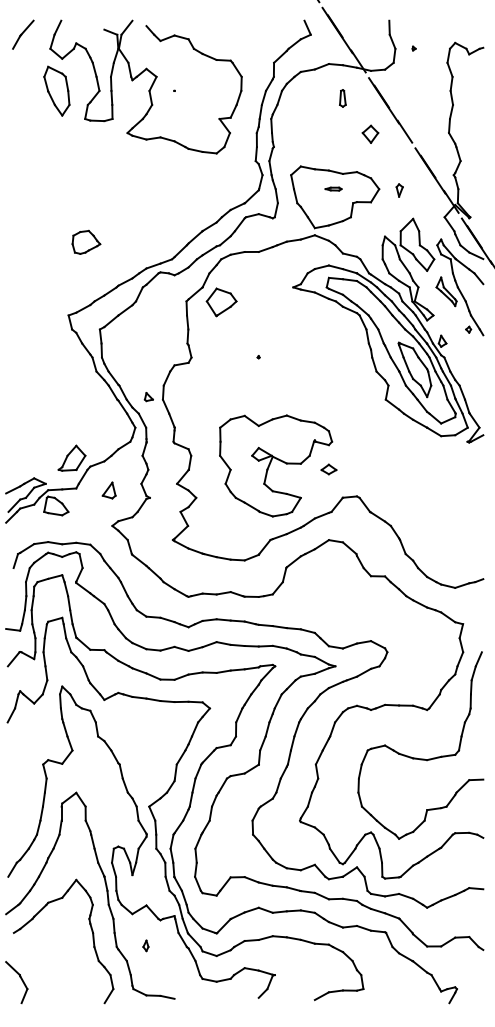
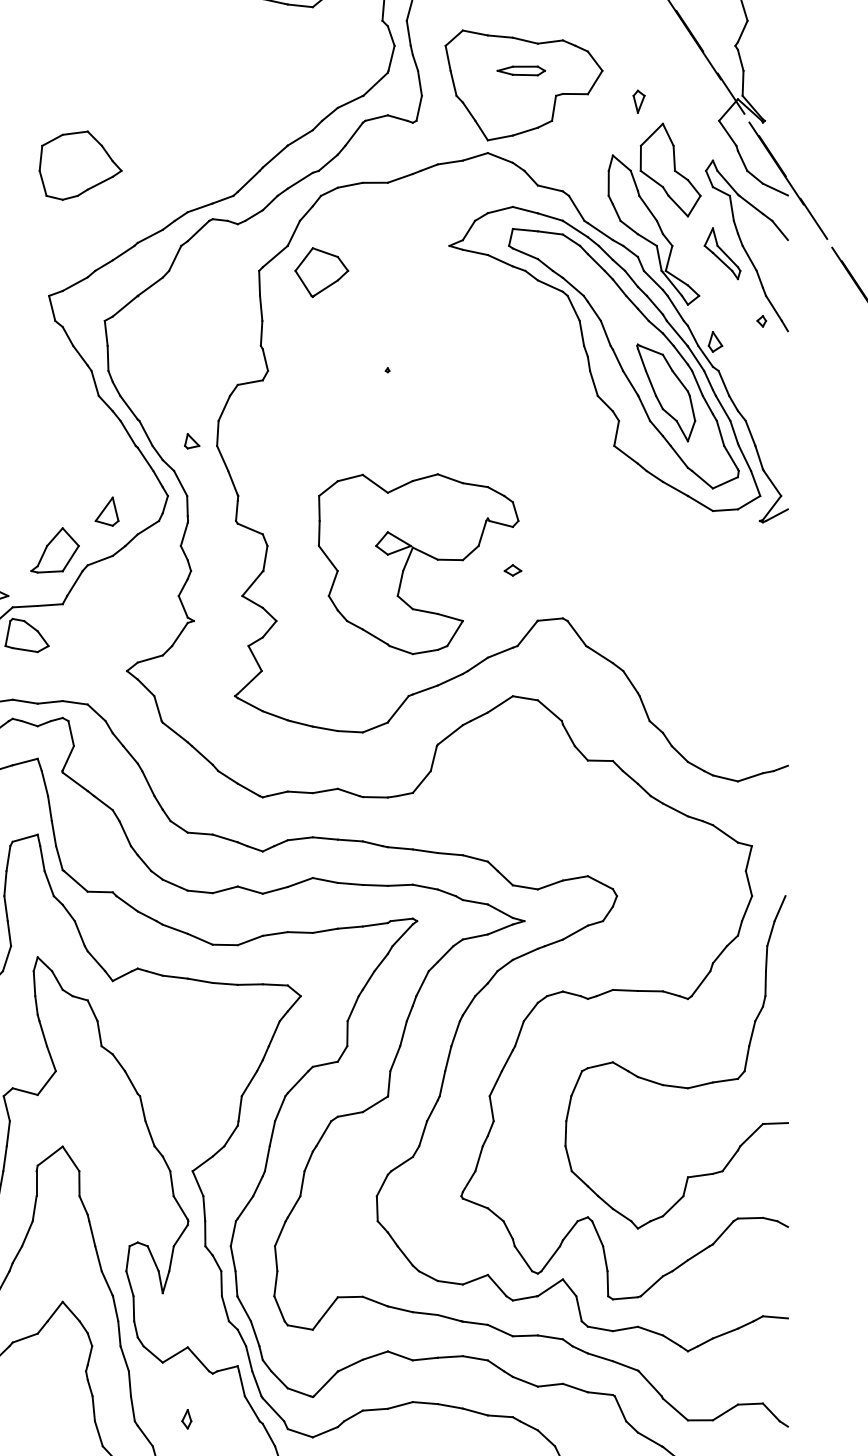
part: (333, 188) -> (521, 69), size x1.67
part: (399, 190) -> (638, 101), moved
part: (86, 242) -> (80, 165), size x1.67
part: (328, 469) -> (512, 570), size x0.62
part: (108, 490) -> (105, 511), moved

